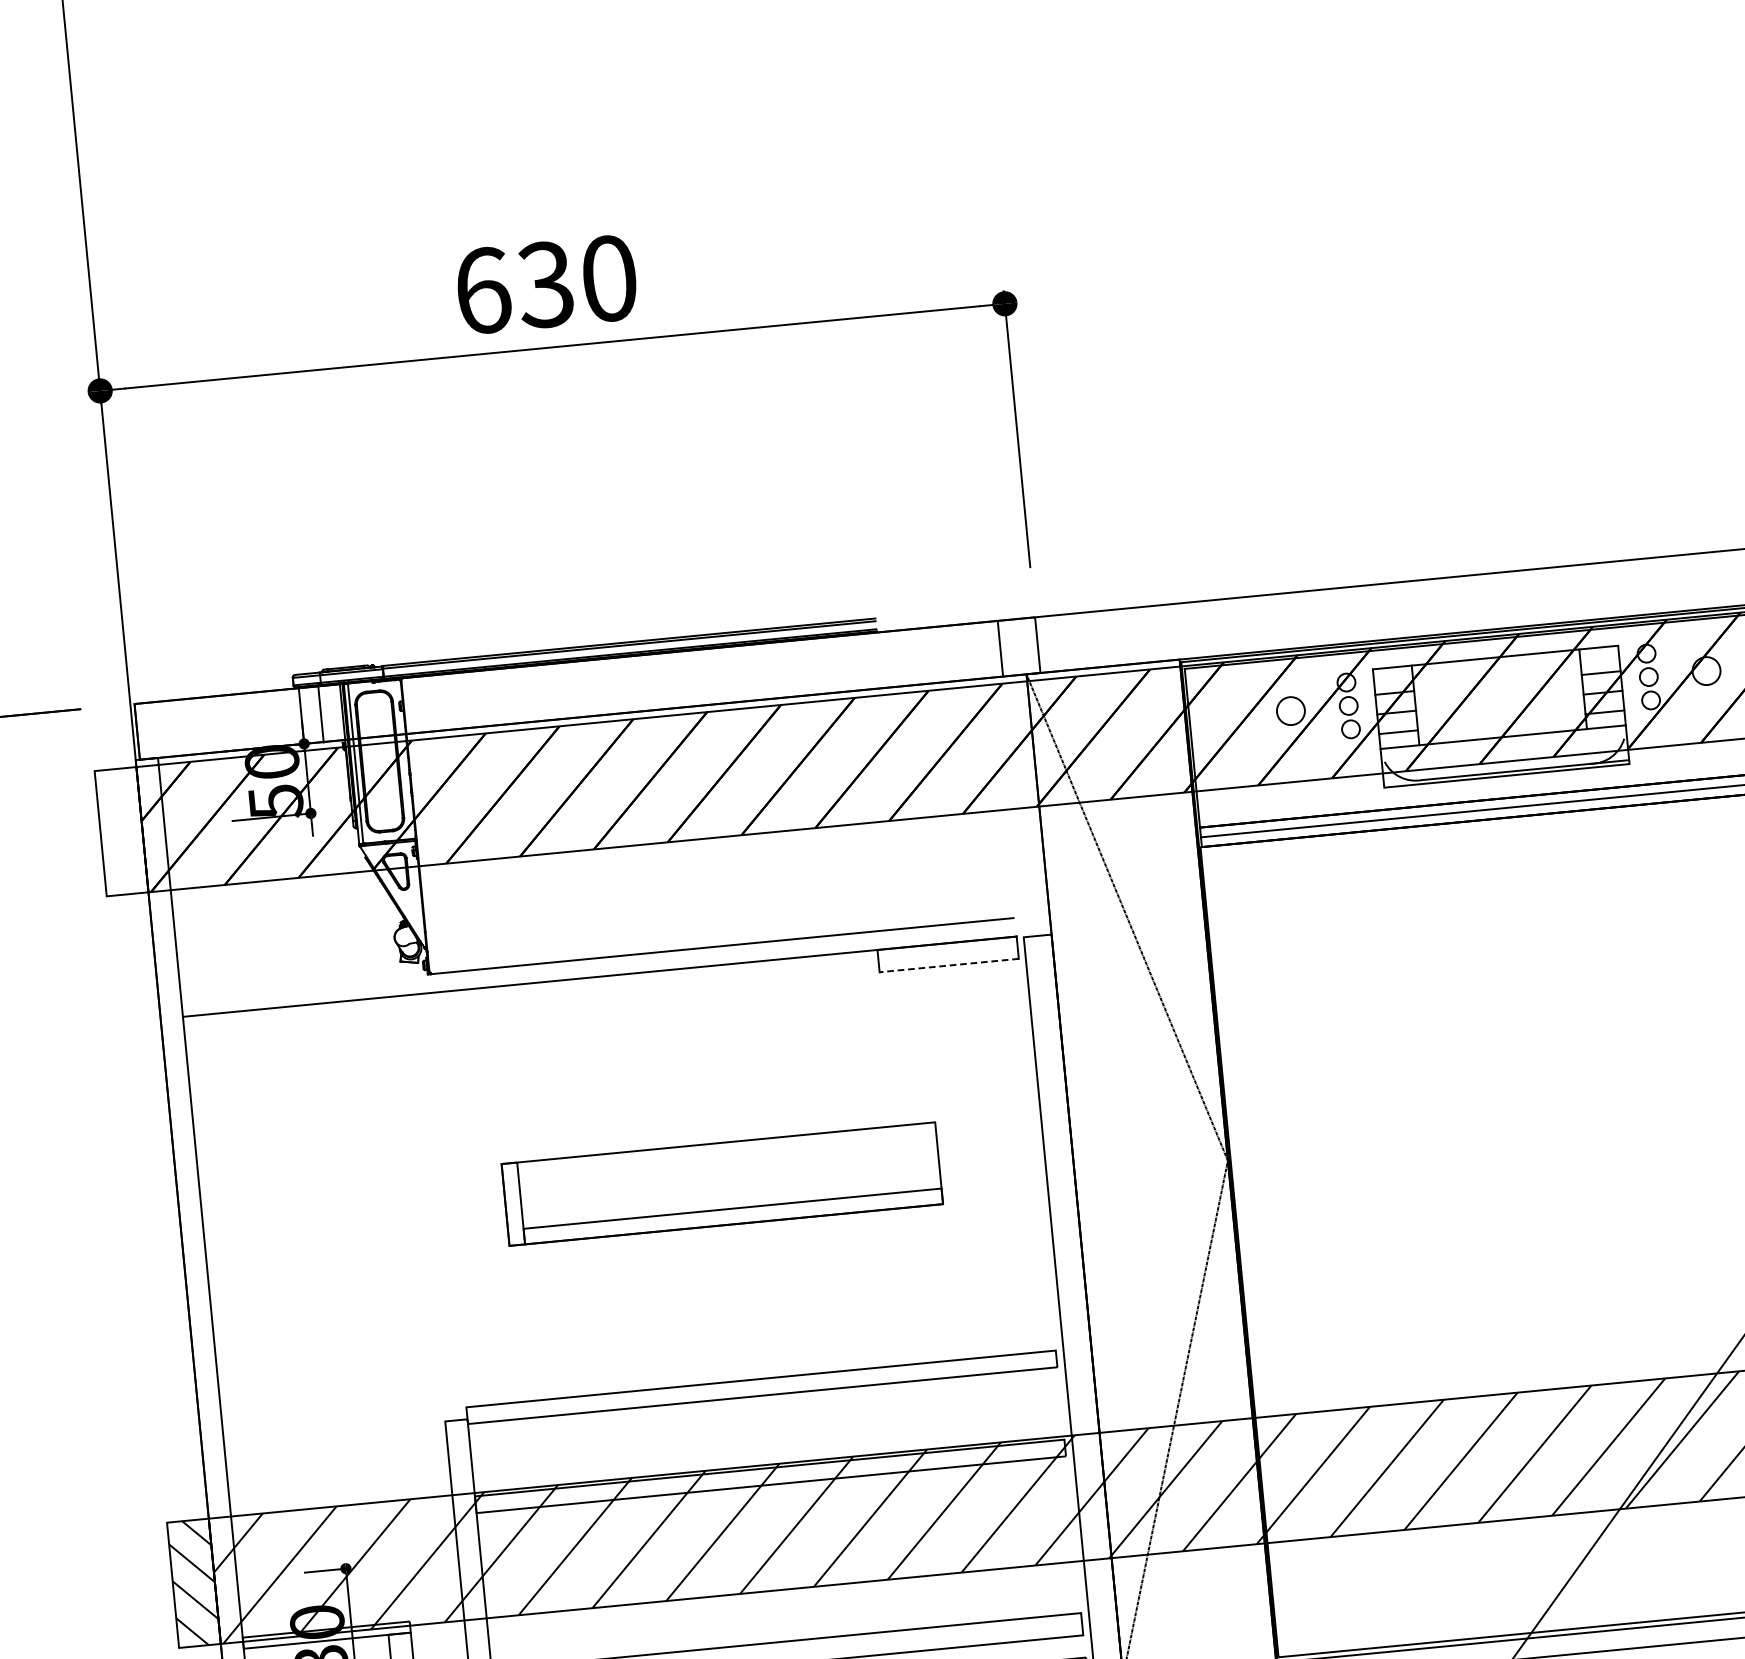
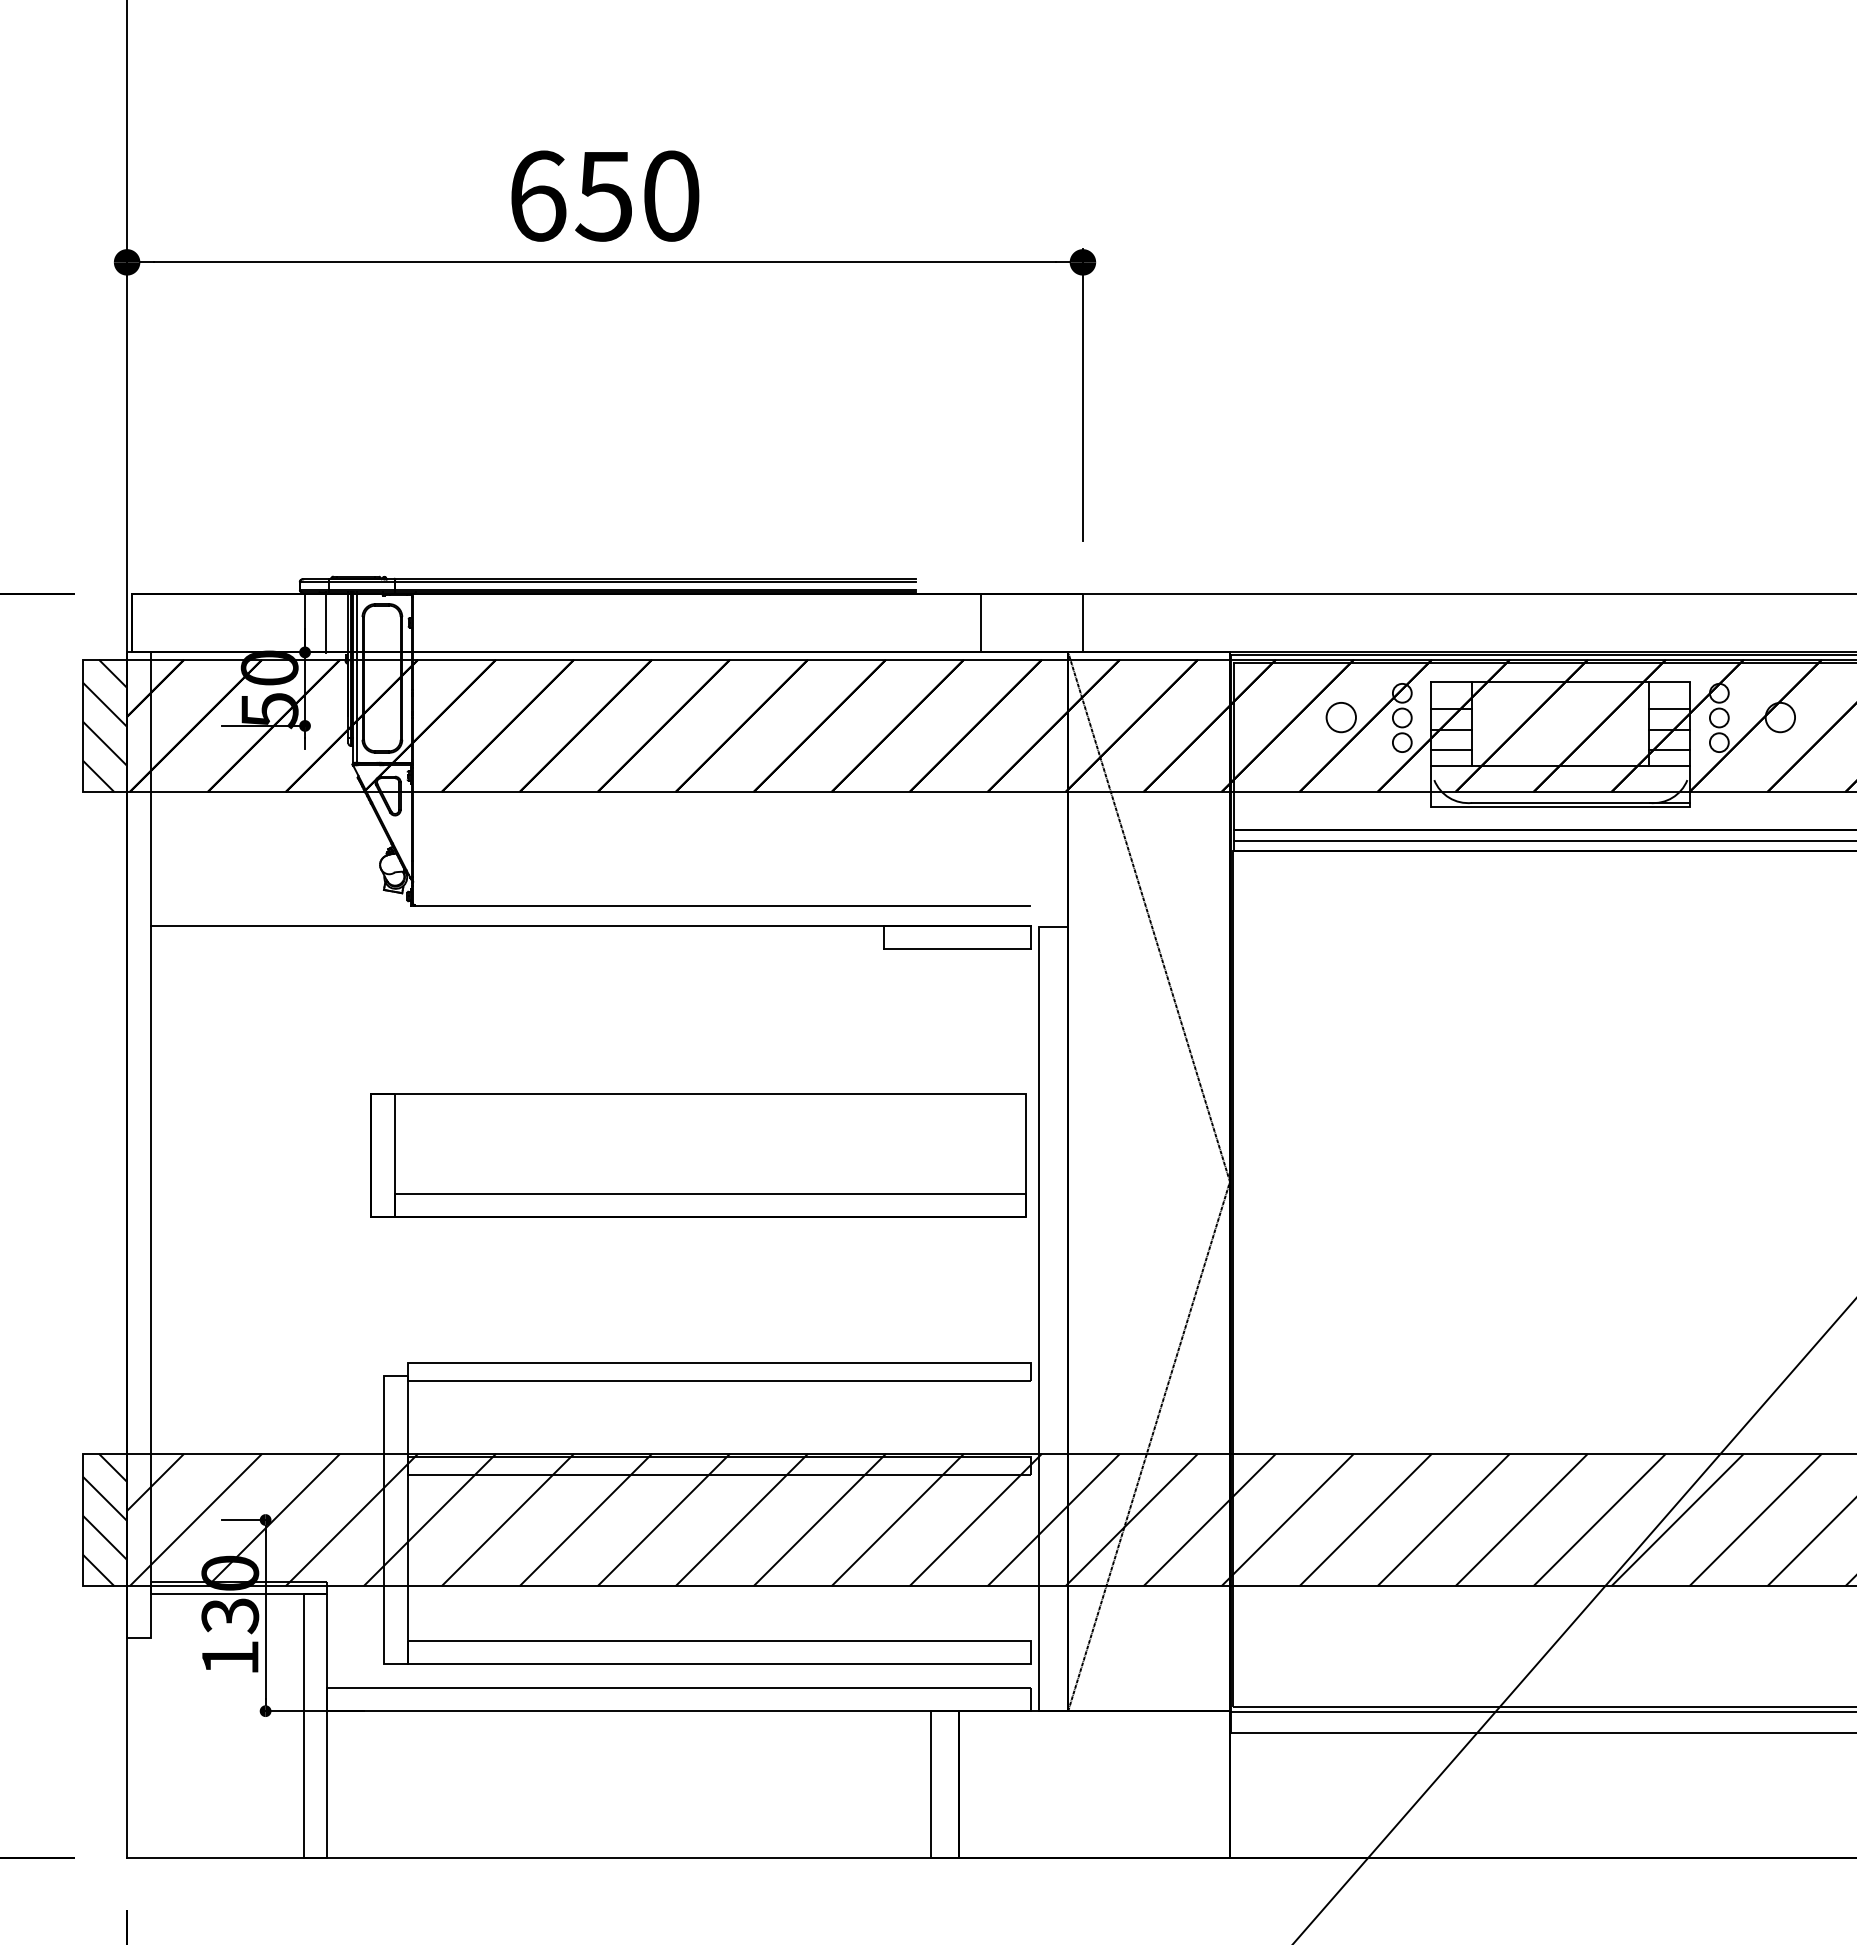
text: (545, 284) -> (603, 195), 630 -> 650
line: (1000, 648) -> (981, 622), moved
hatch: (121, 831) -> (104, 725), added
line: (948, 965) -> (957, 949), dashed -> solid
part: (722, 1184) -> (698, 1155), size x1.43

